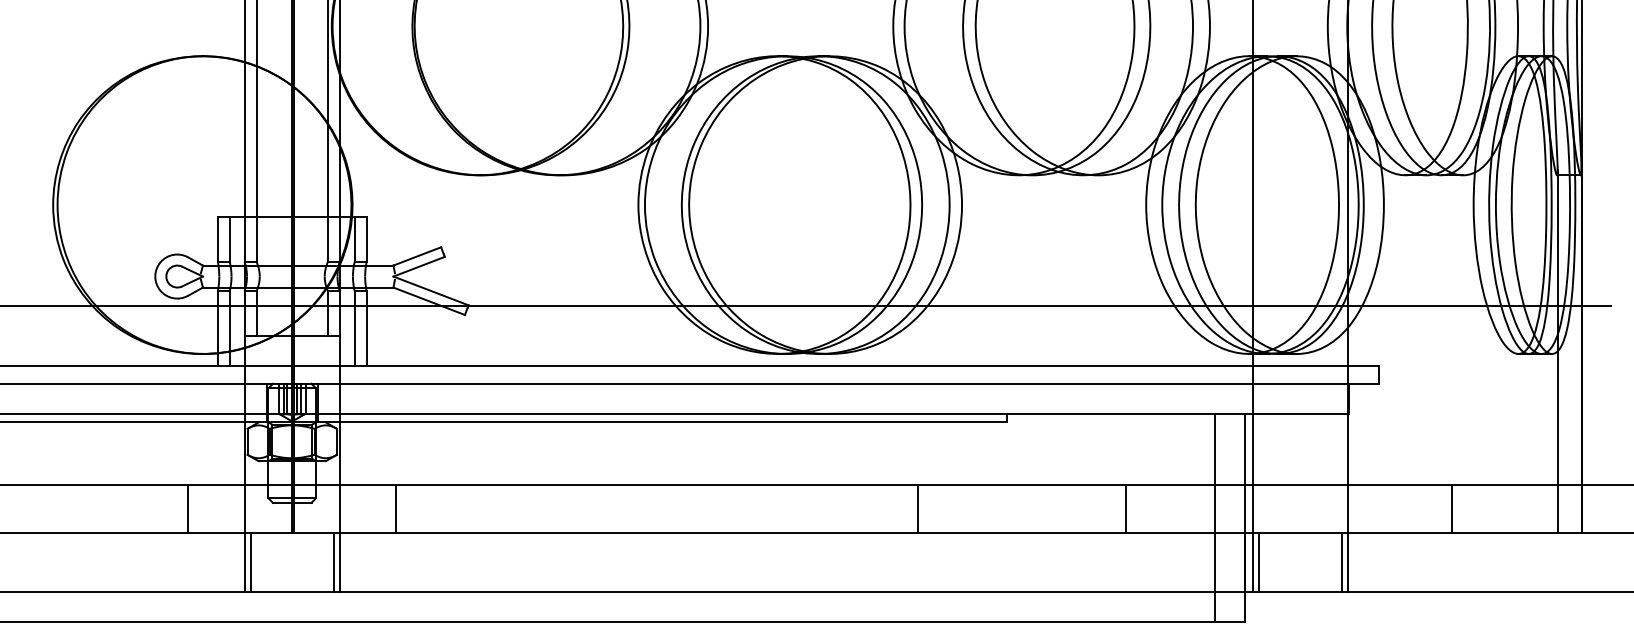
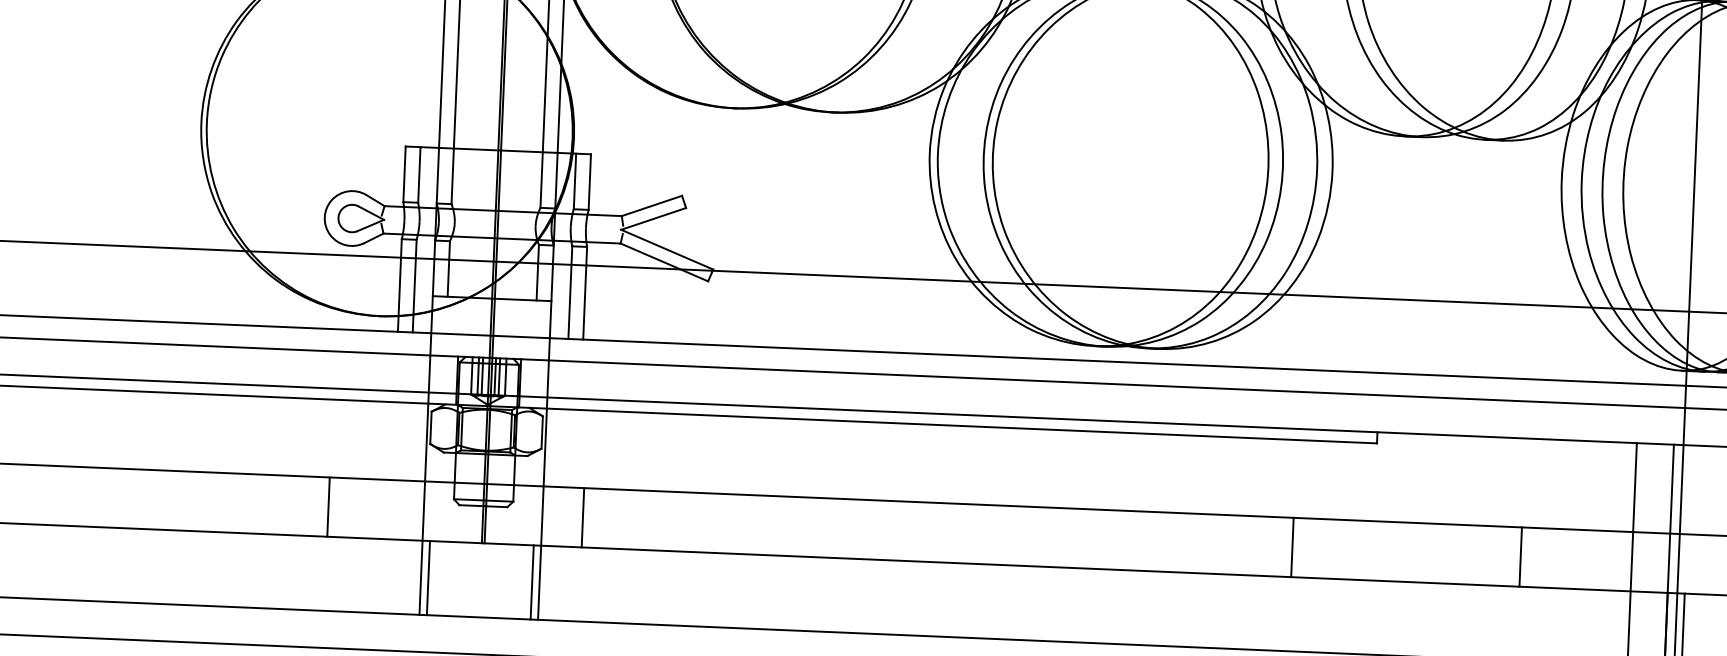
line: (188, 508) -> (329, 506), moved
line: (396, 508) -> (582, 517), moved
line: (917, 508) -> (1292, 547), moved

